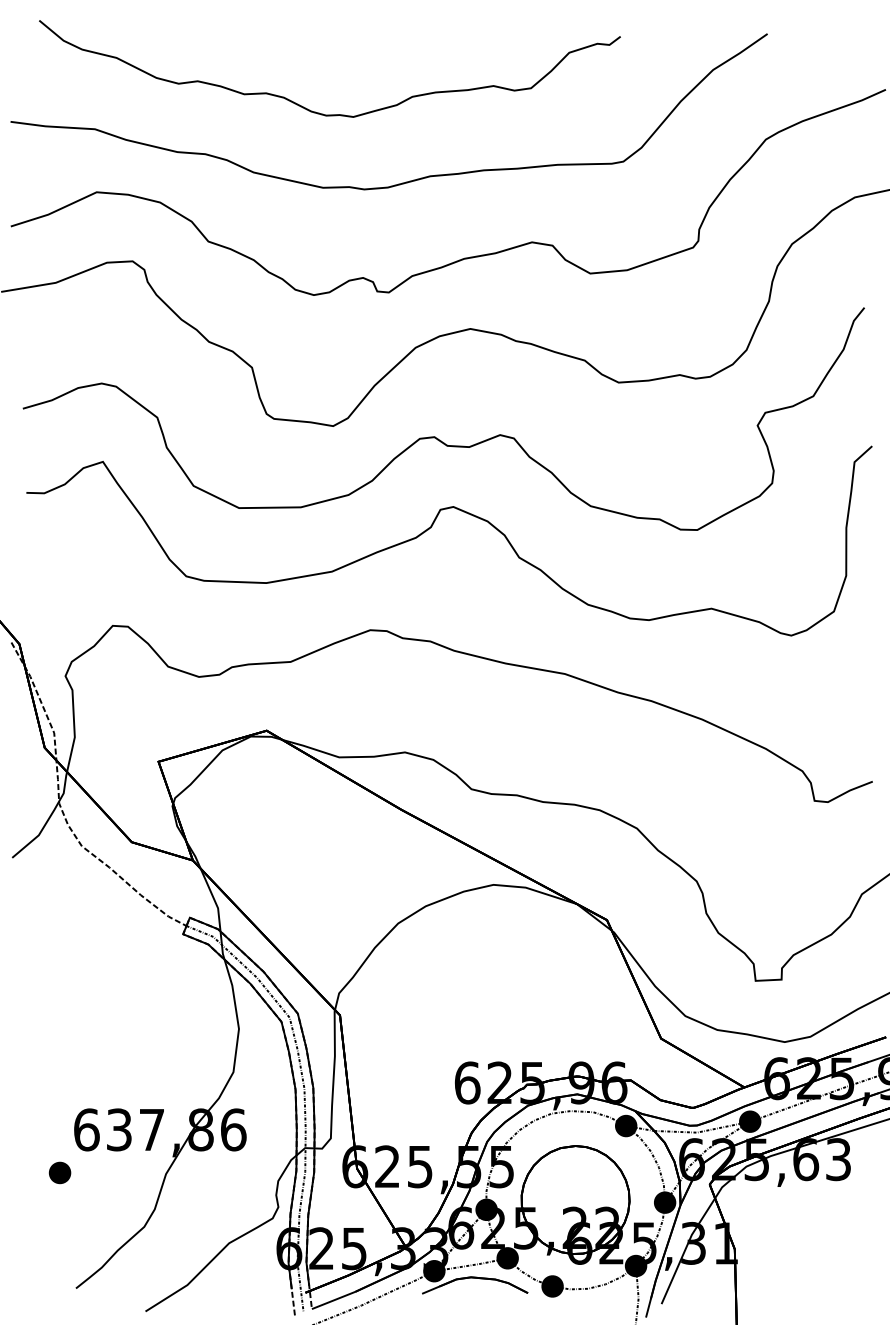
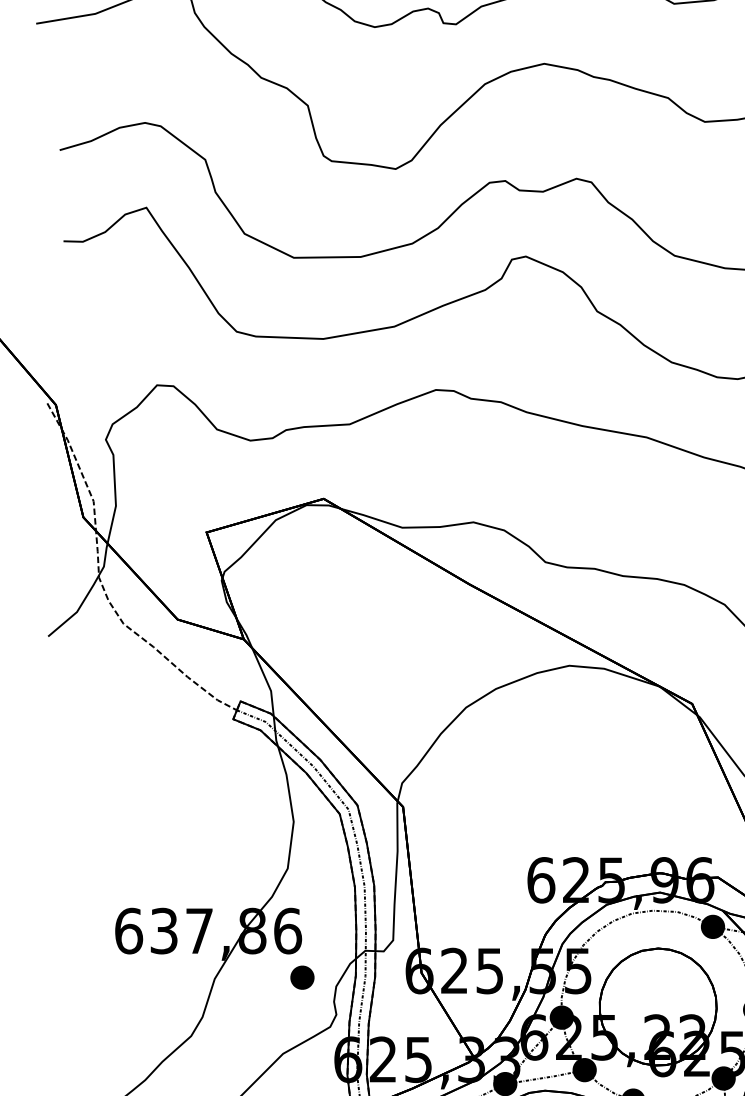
part: (59, 1172) -> (301, 977), moved

